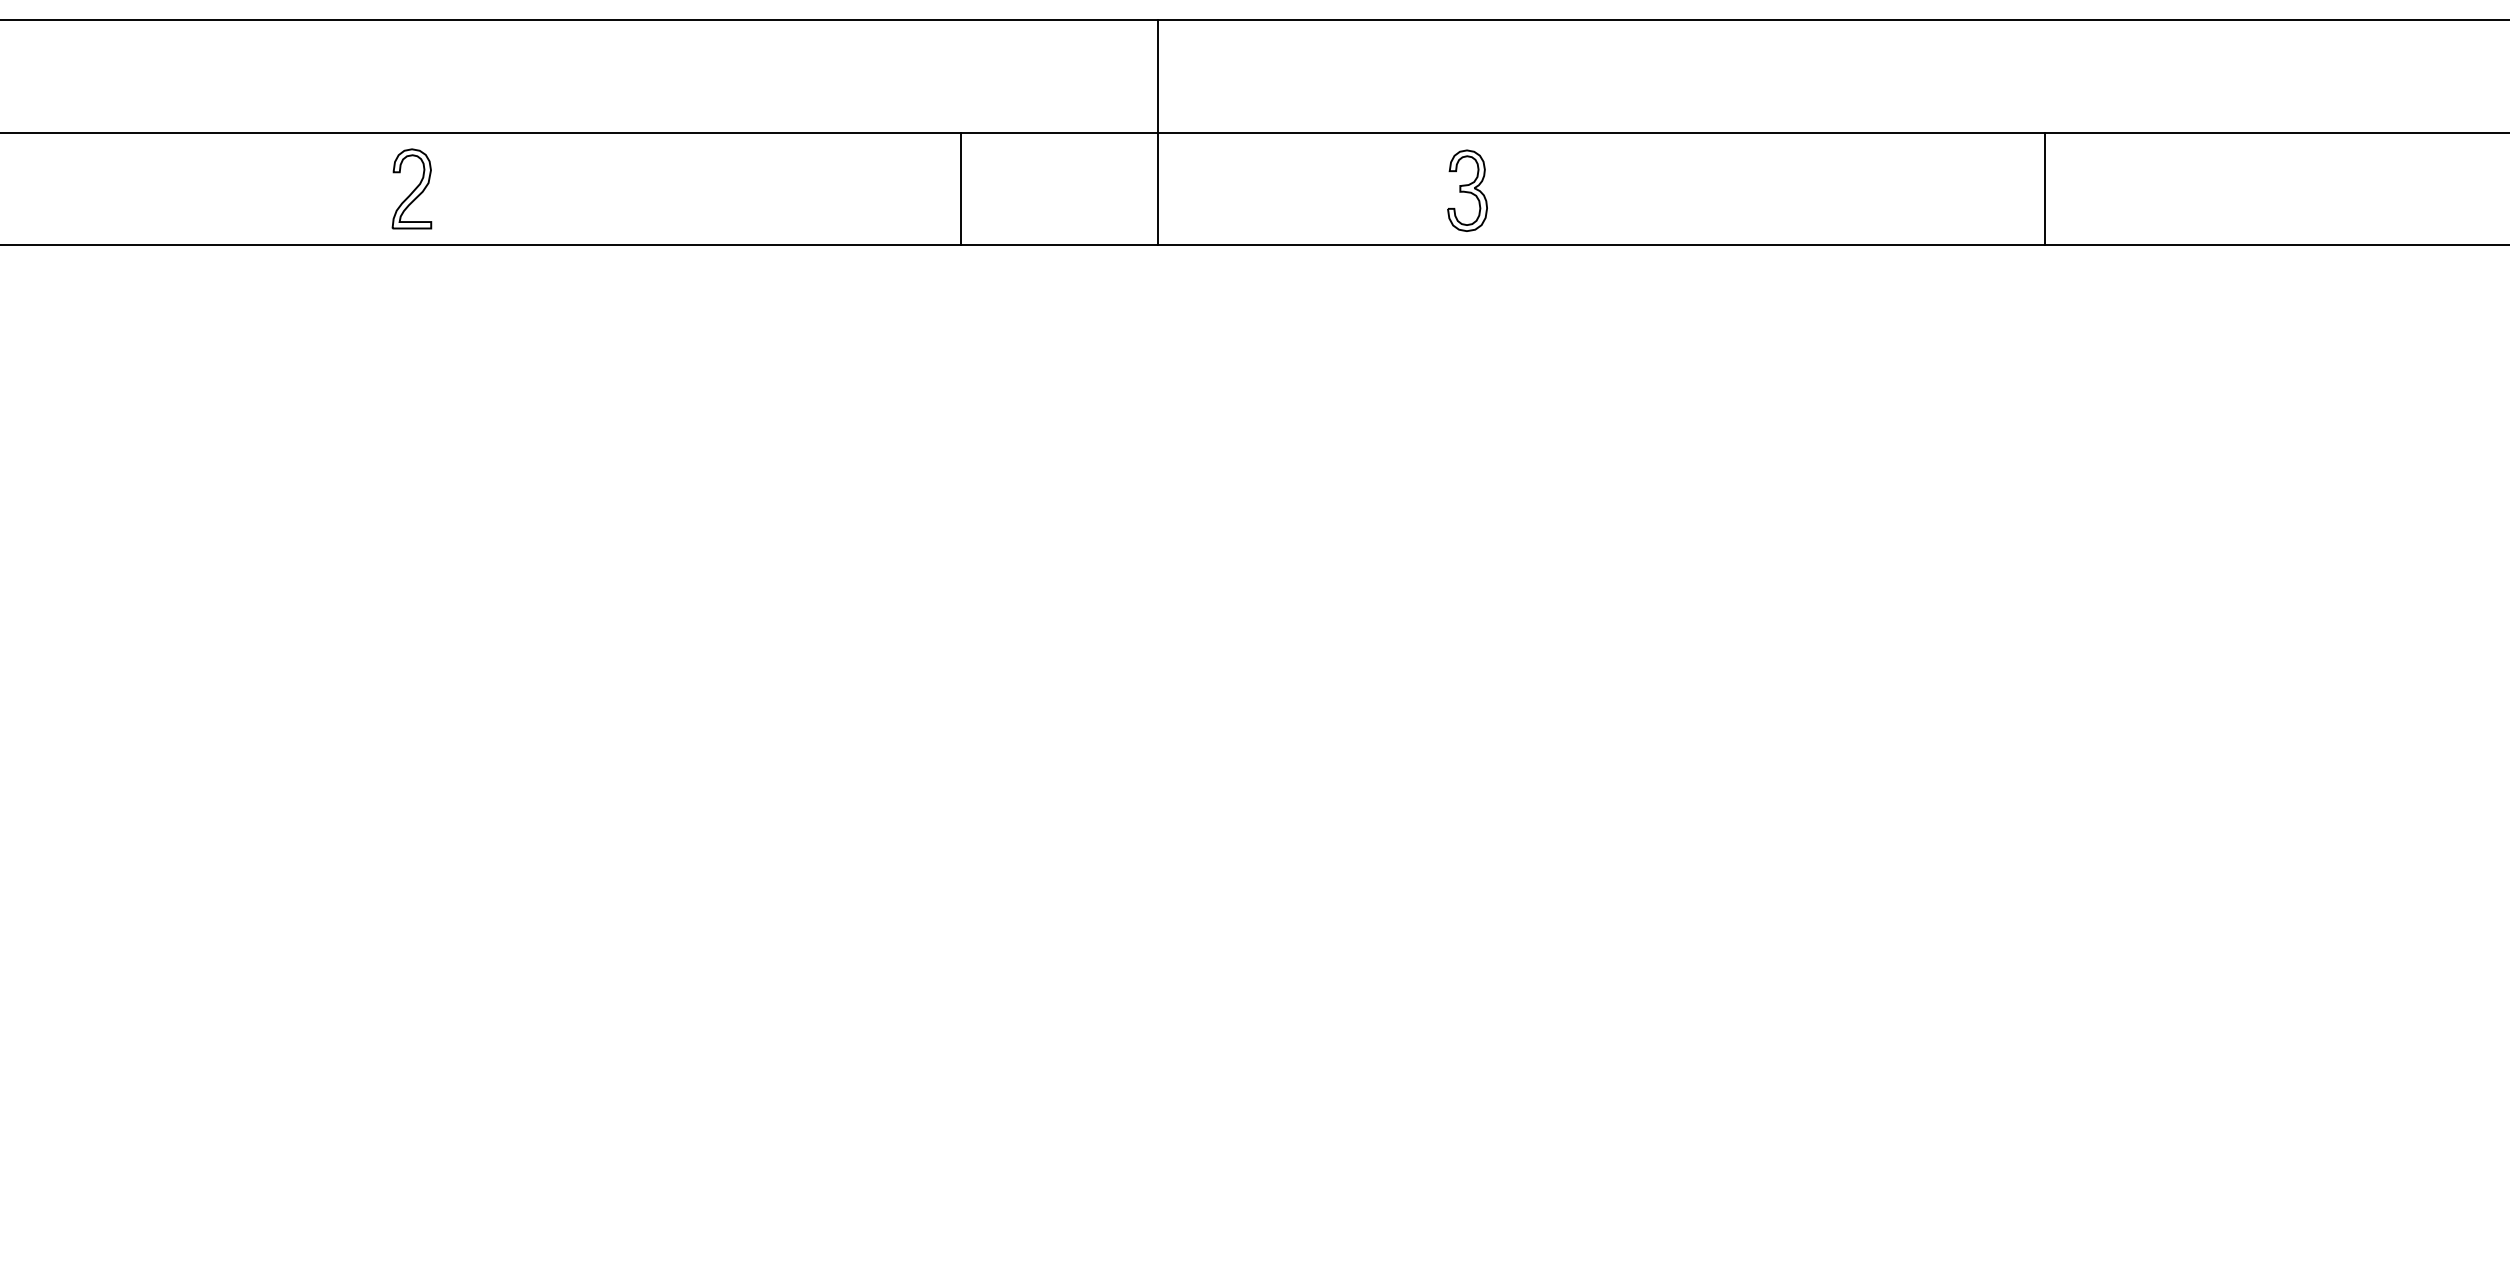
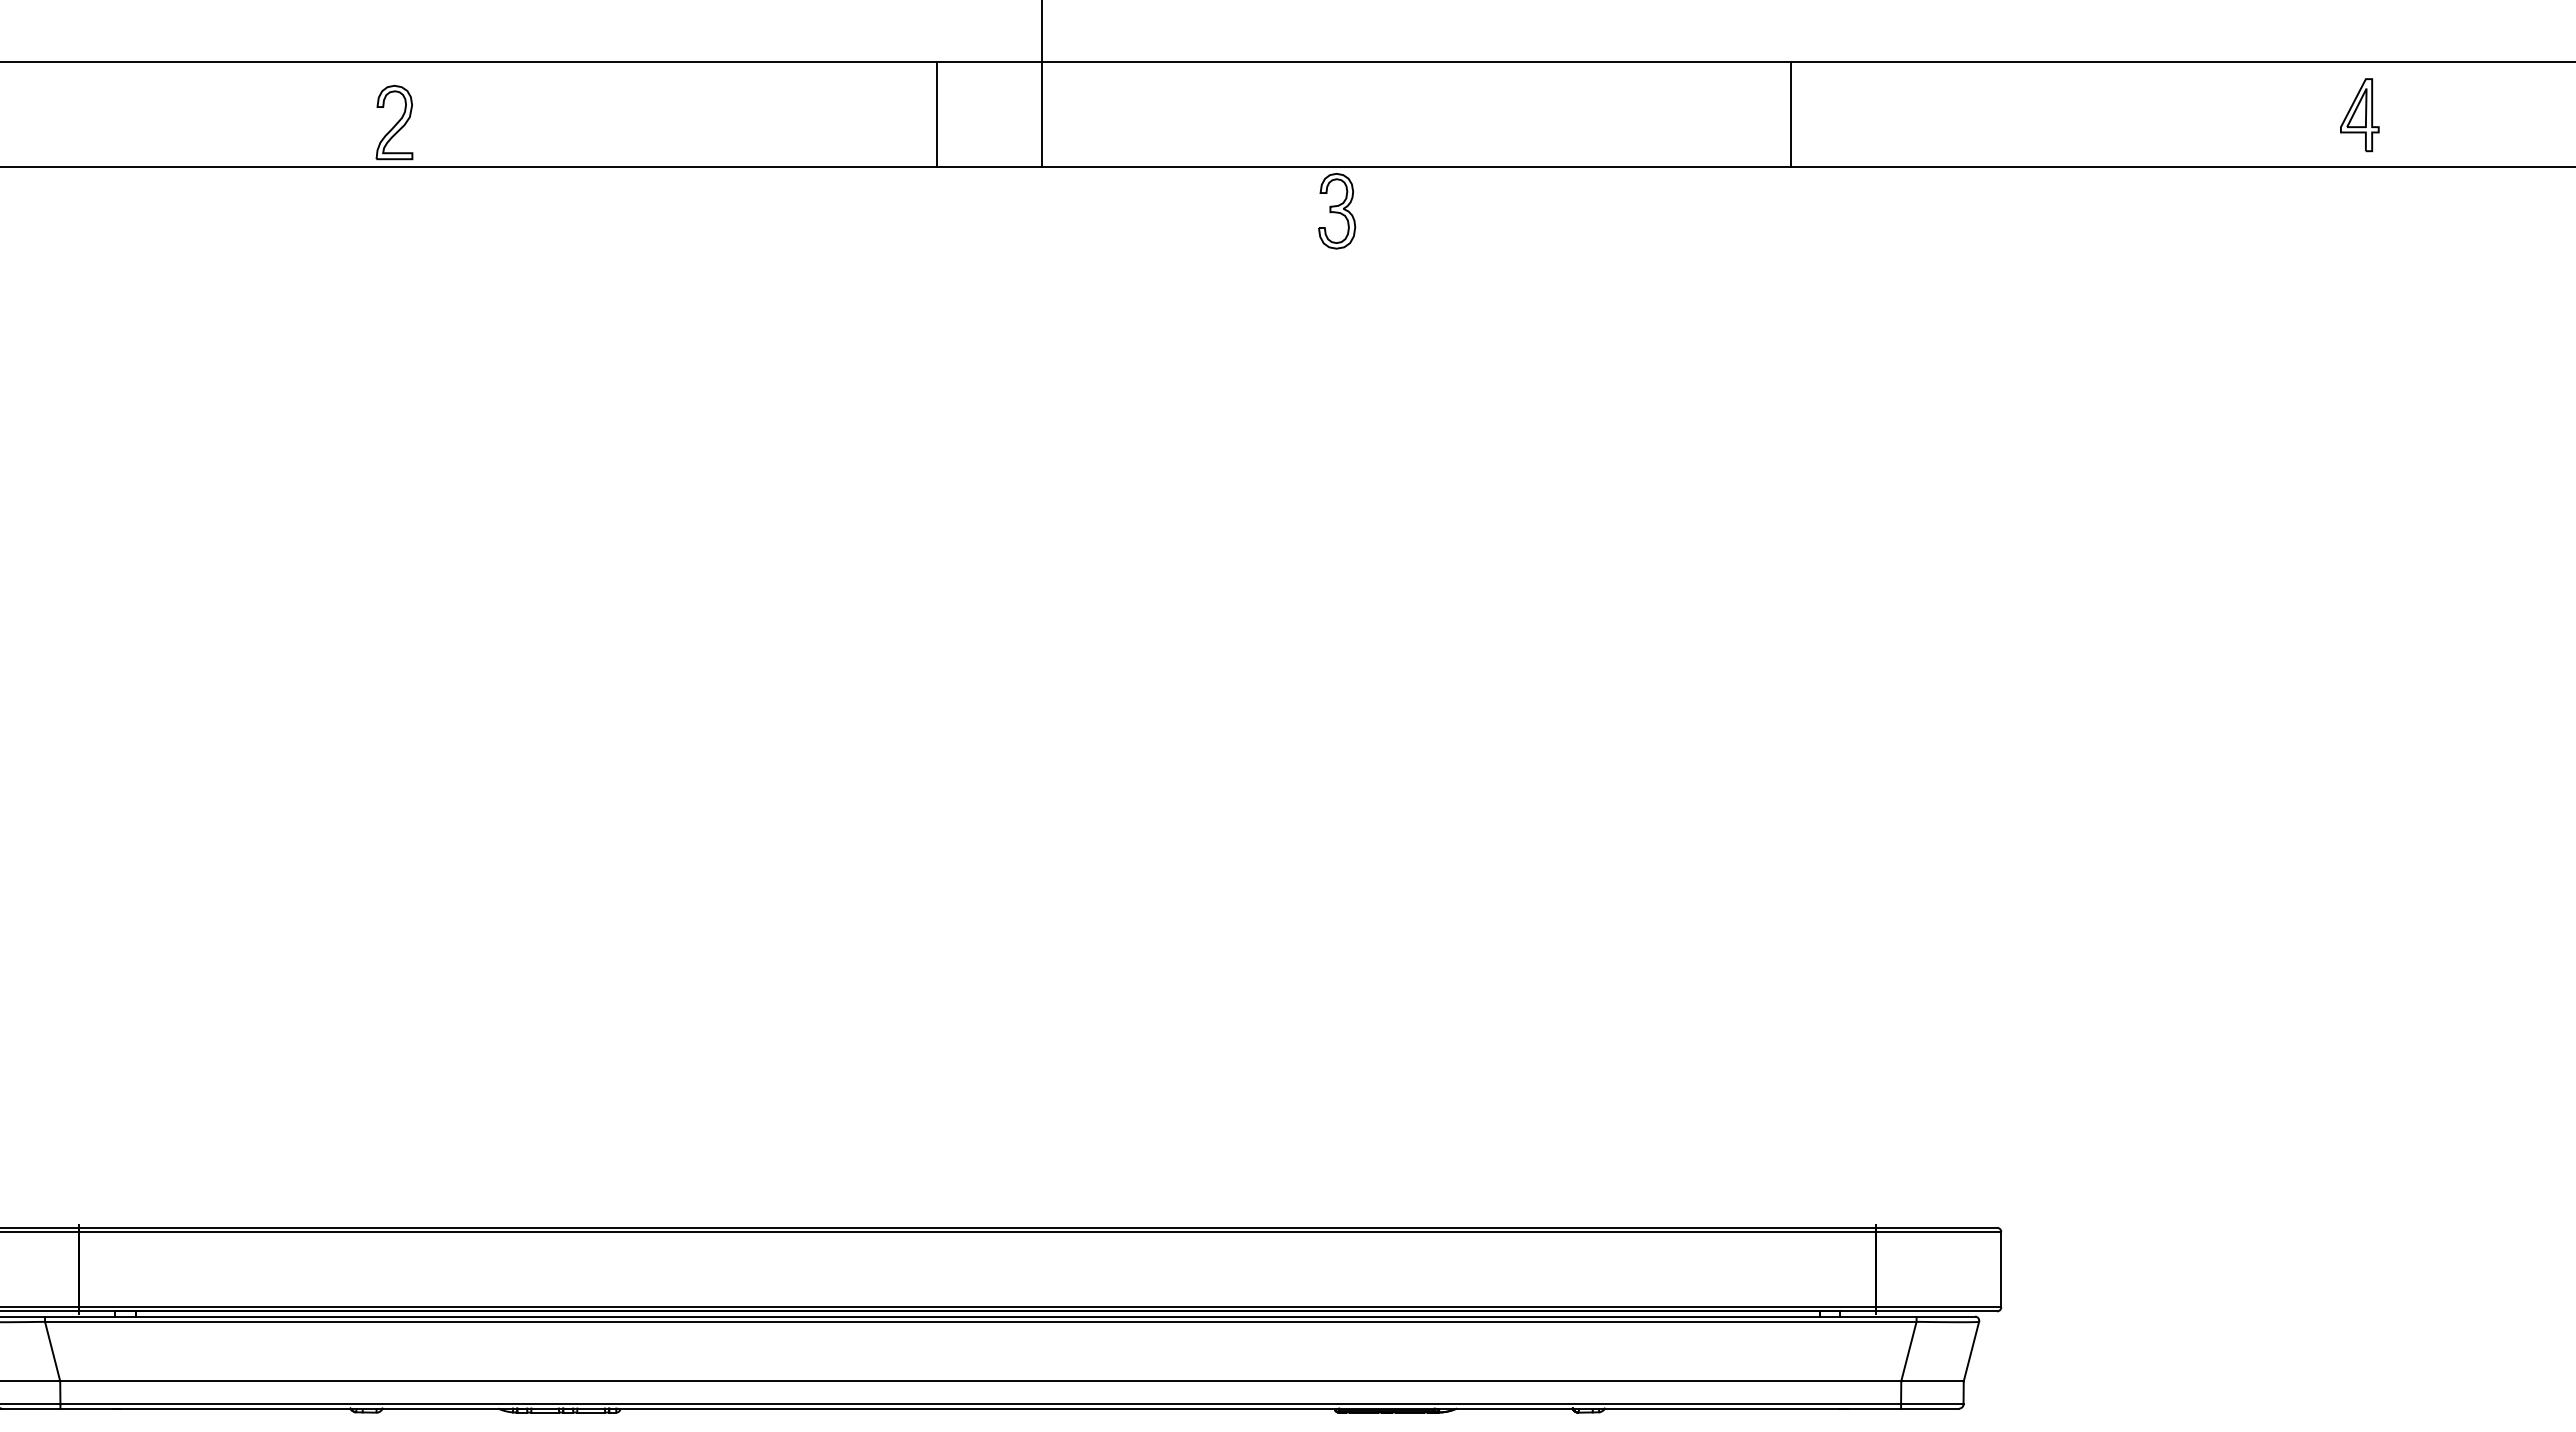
part: (411, 188) -> (394, 122), moved
line: (960, 188) -> (937, 114), moved
line: (2045, 188) -> (1790, 114), moved
part: (1467, 191) -> (1337, 211), moved

